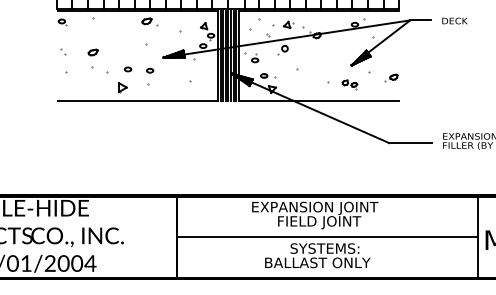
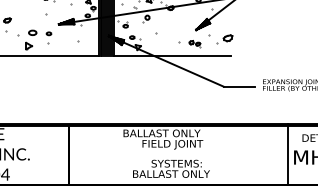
part: (128, 69) -> (33, 32), size x1.6
part: (391, 77) -> (225, 38), size x1.6
text: (317, 208) -> (171, 134), EXPANSION JOINT -> BALLAST ONLY
line: (327, 237) -> (178, 155), removed

